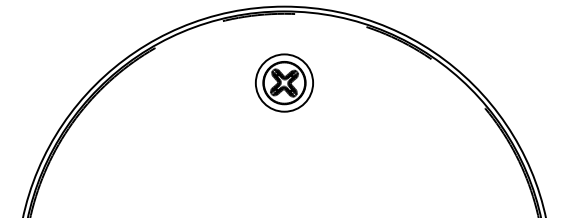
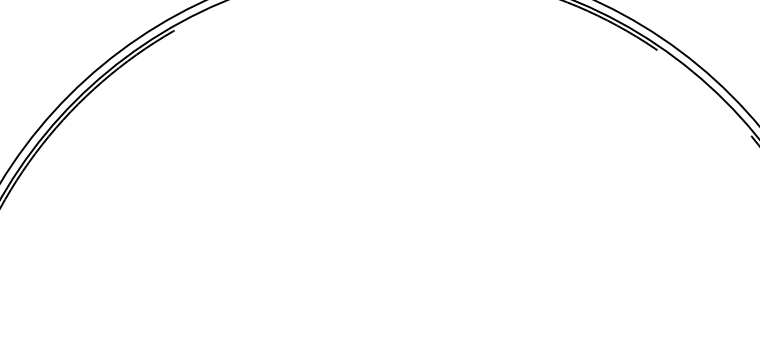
part: (284, 82) -> (400, 90), removed

